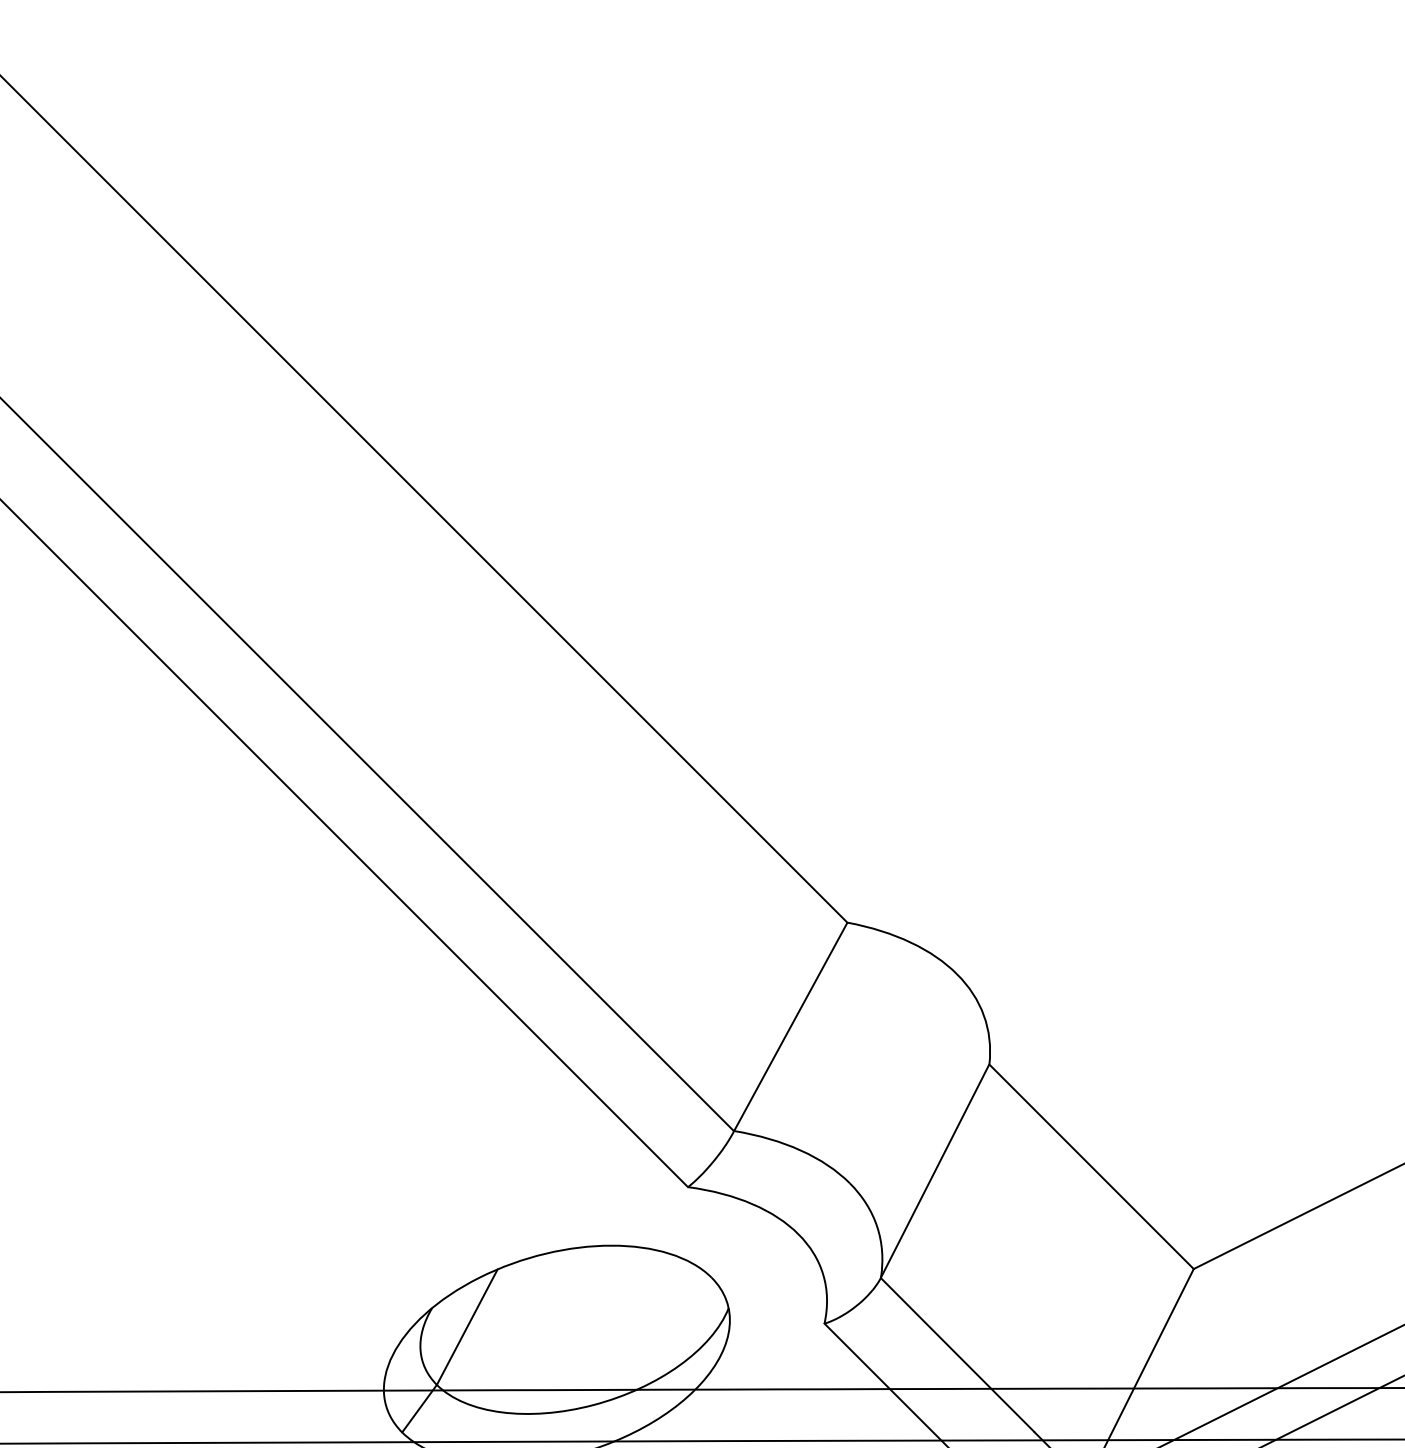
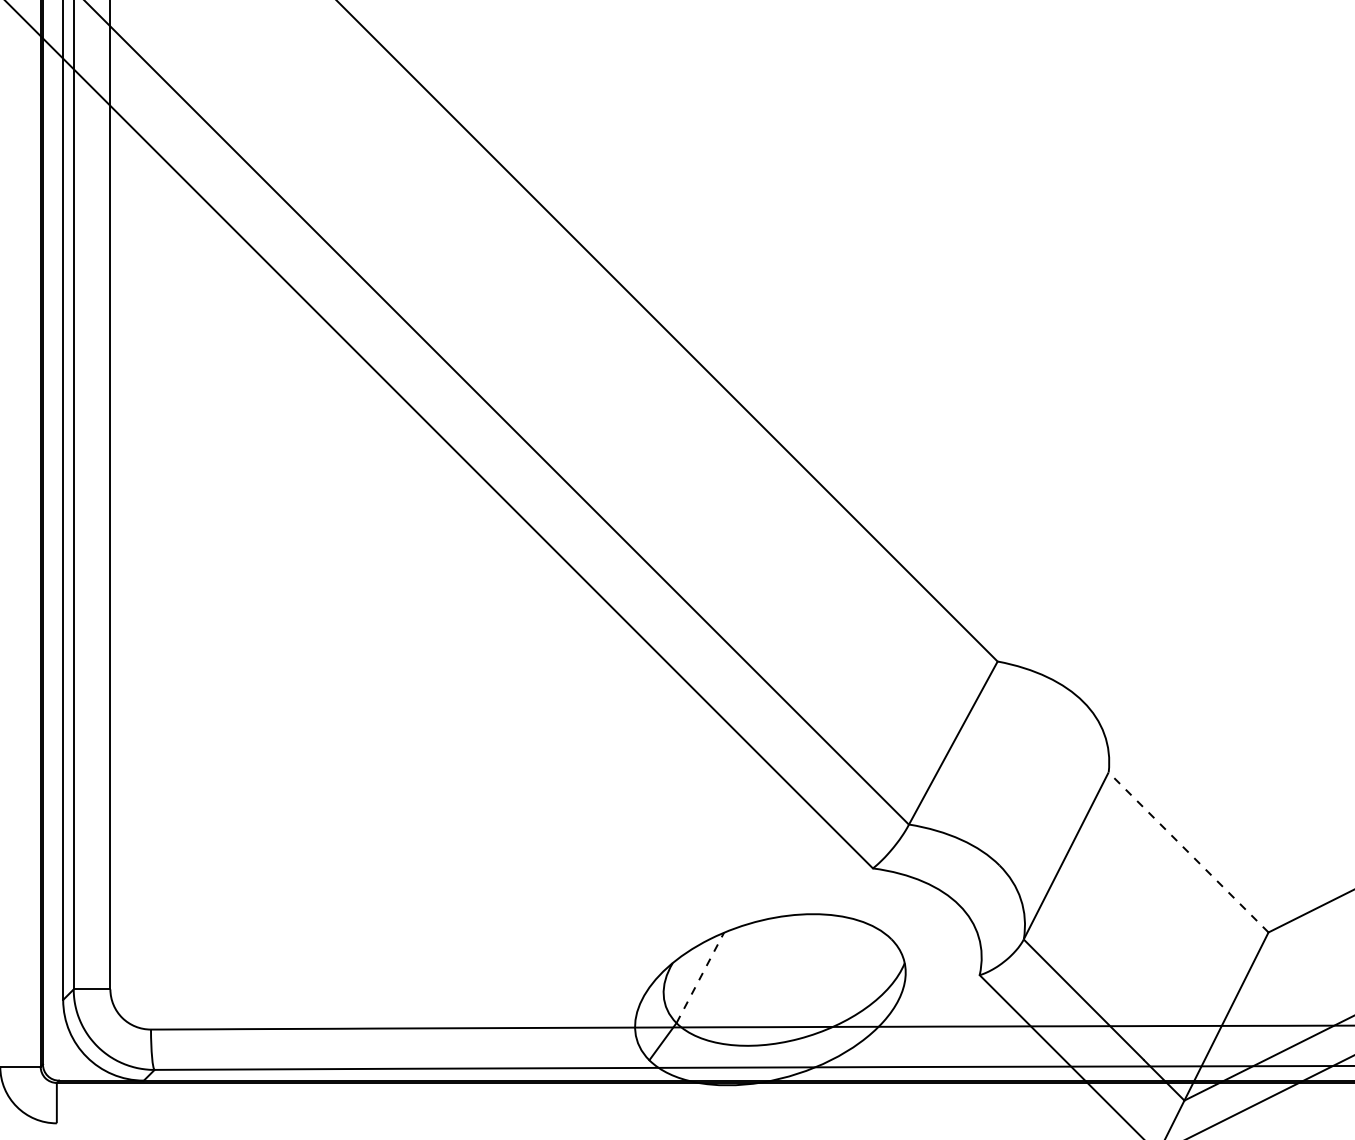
line: (1091, 1166) -> (1188, 852), solid -> dashed
line: (467, 1326) -> (700, 977), solid -> dashed

